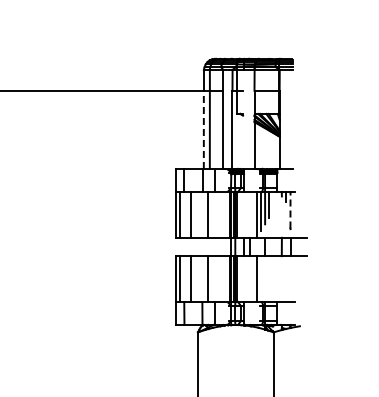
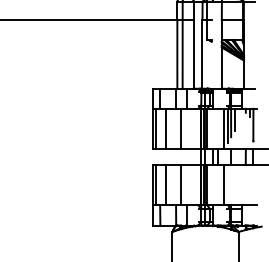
line: (203, 129) -> (177, 54), dashed -> solid
line: (290, 209) -> (253, 124), dashed -> solid

